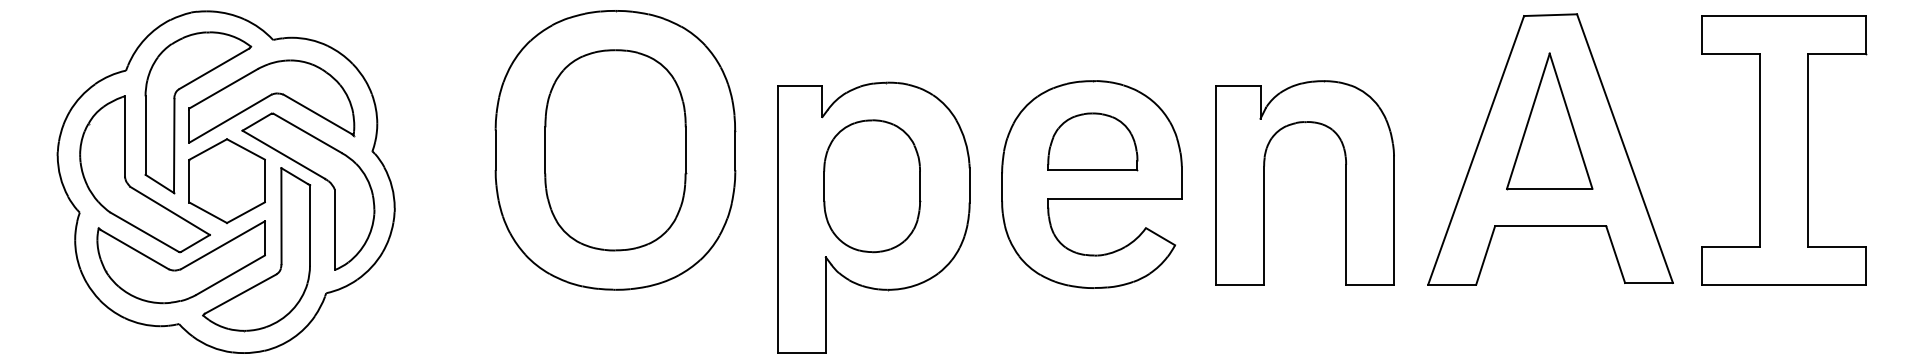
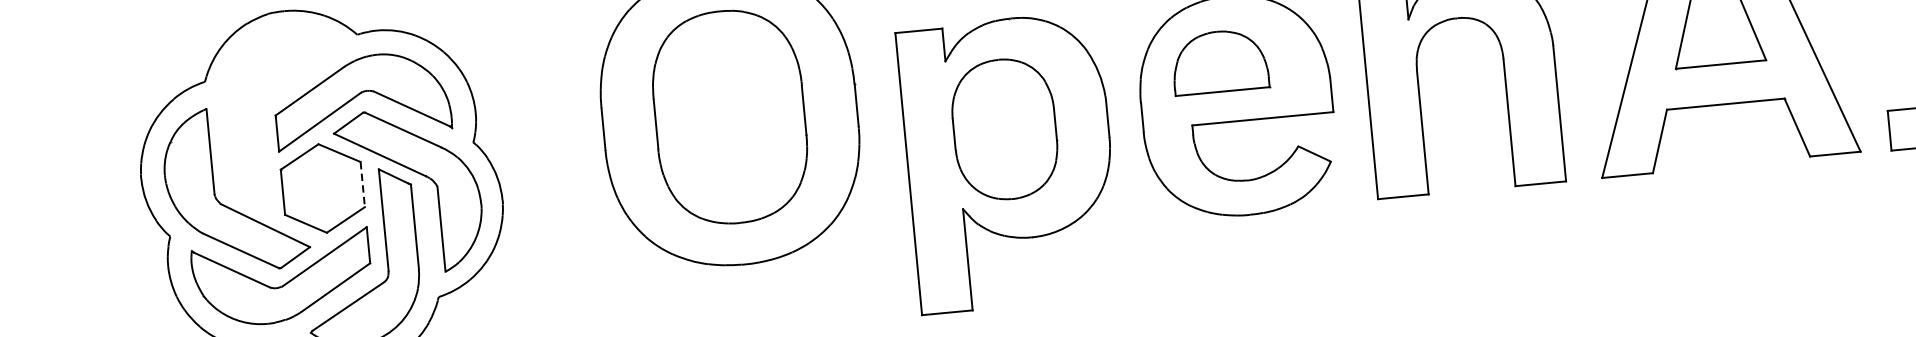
part: (175, 112) -> (261, 121), removed
part: (1092, 141) -> (1219, 61), moved
line: (264, 181) -> (362, 185), solid -> dashed

